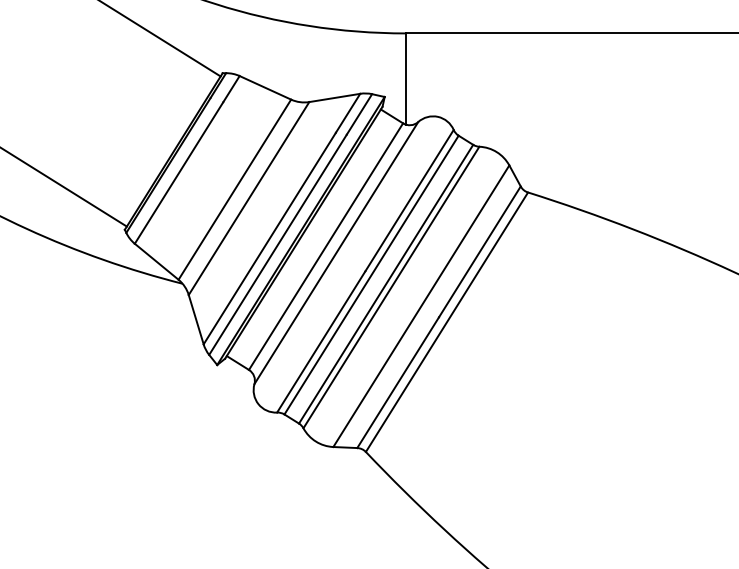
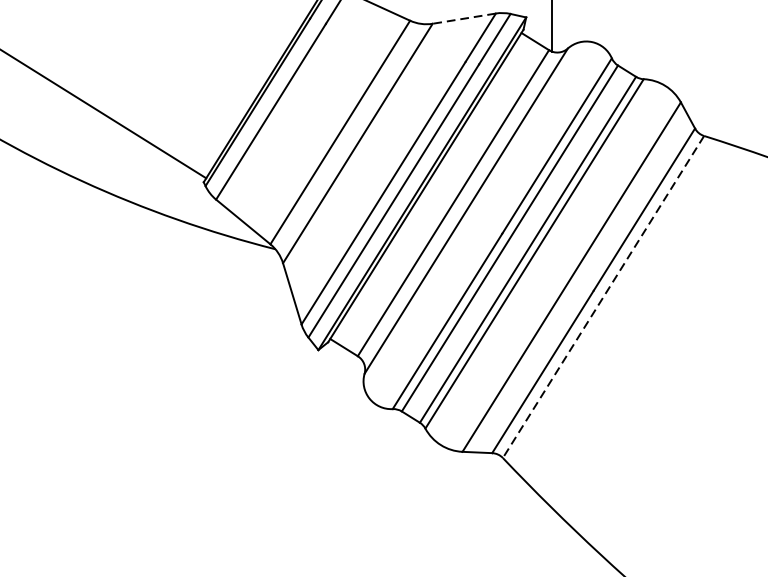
line: (334, 97) -> (463, 18), solid -> dashed
line: (447, 322) -> (604, 297), solid -> dashed

